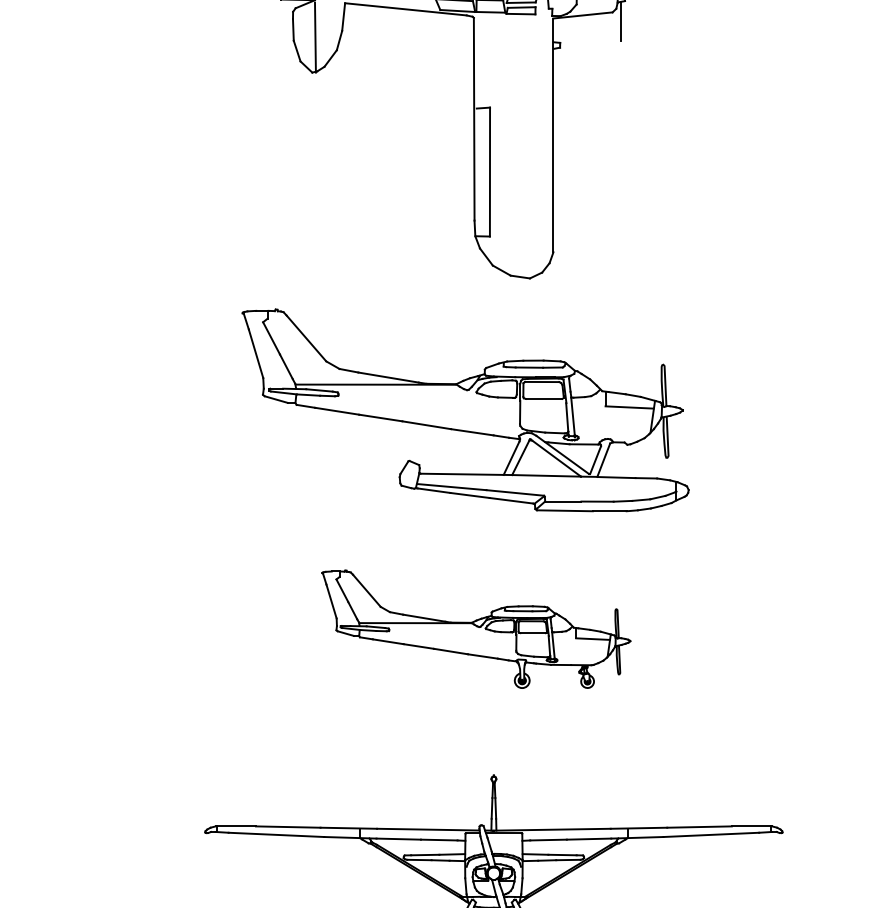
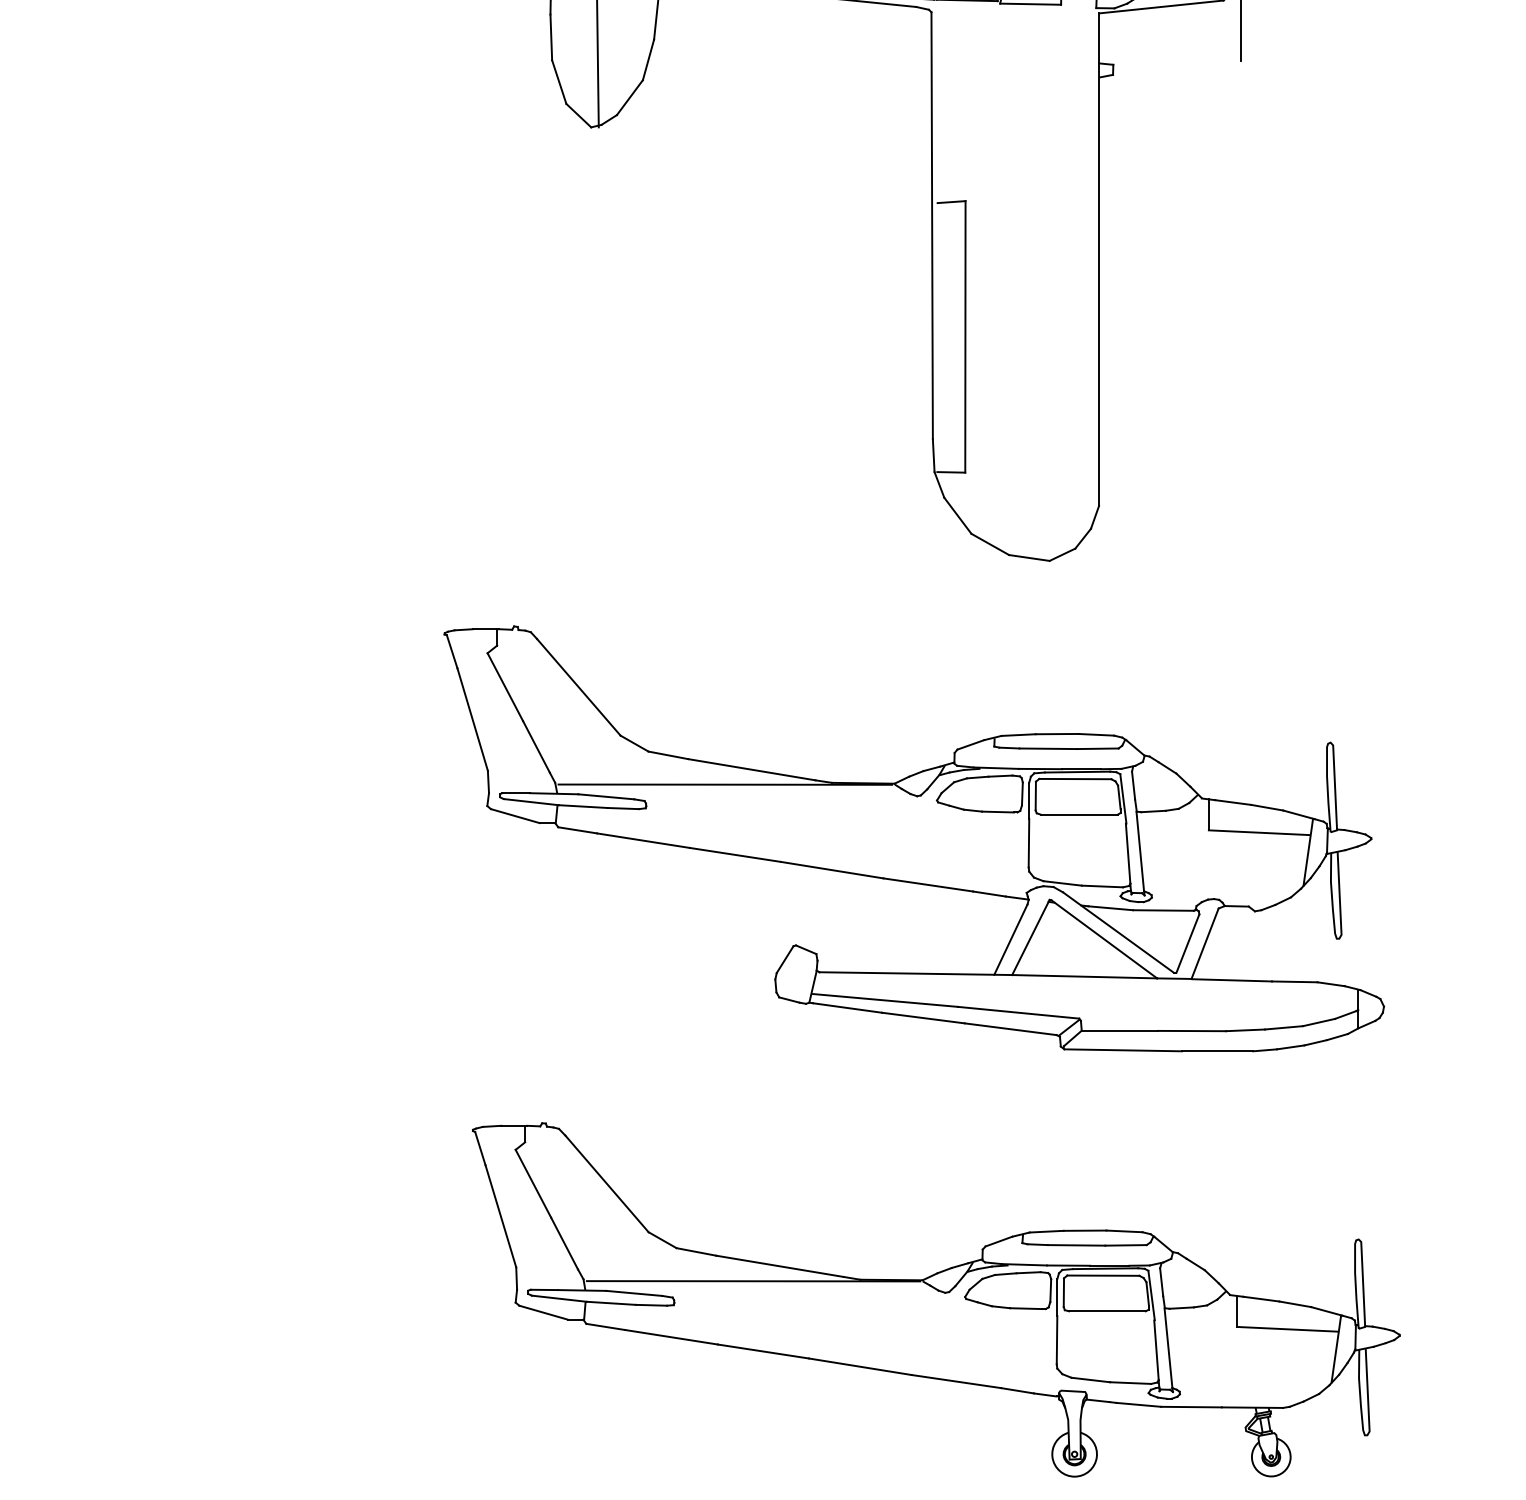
part: (476, 629) -> (937, 1300), size x1.43

